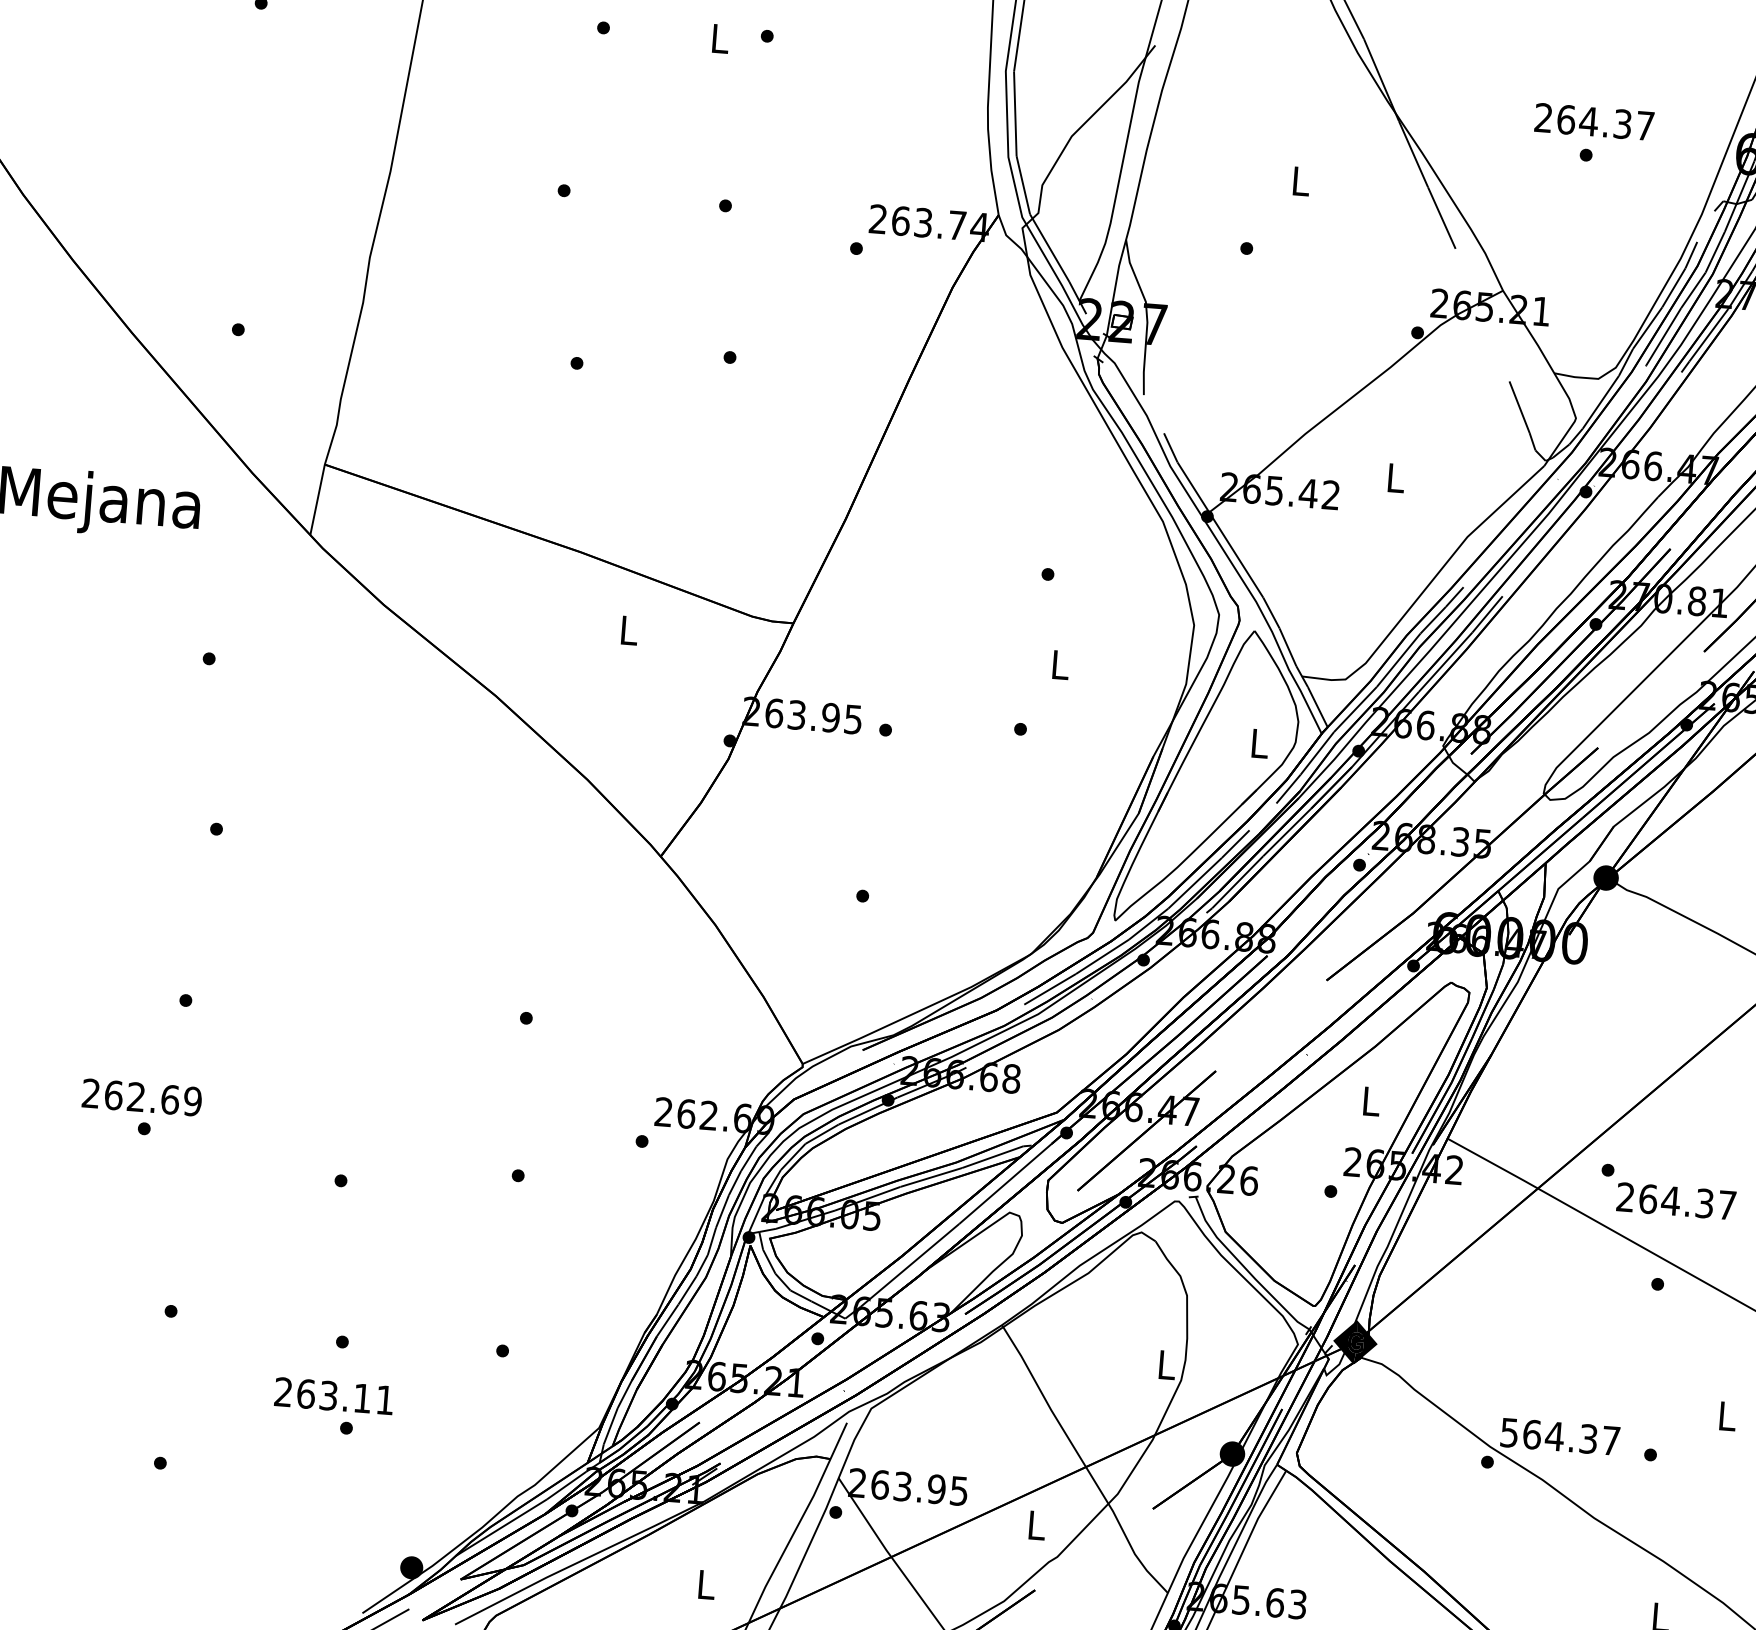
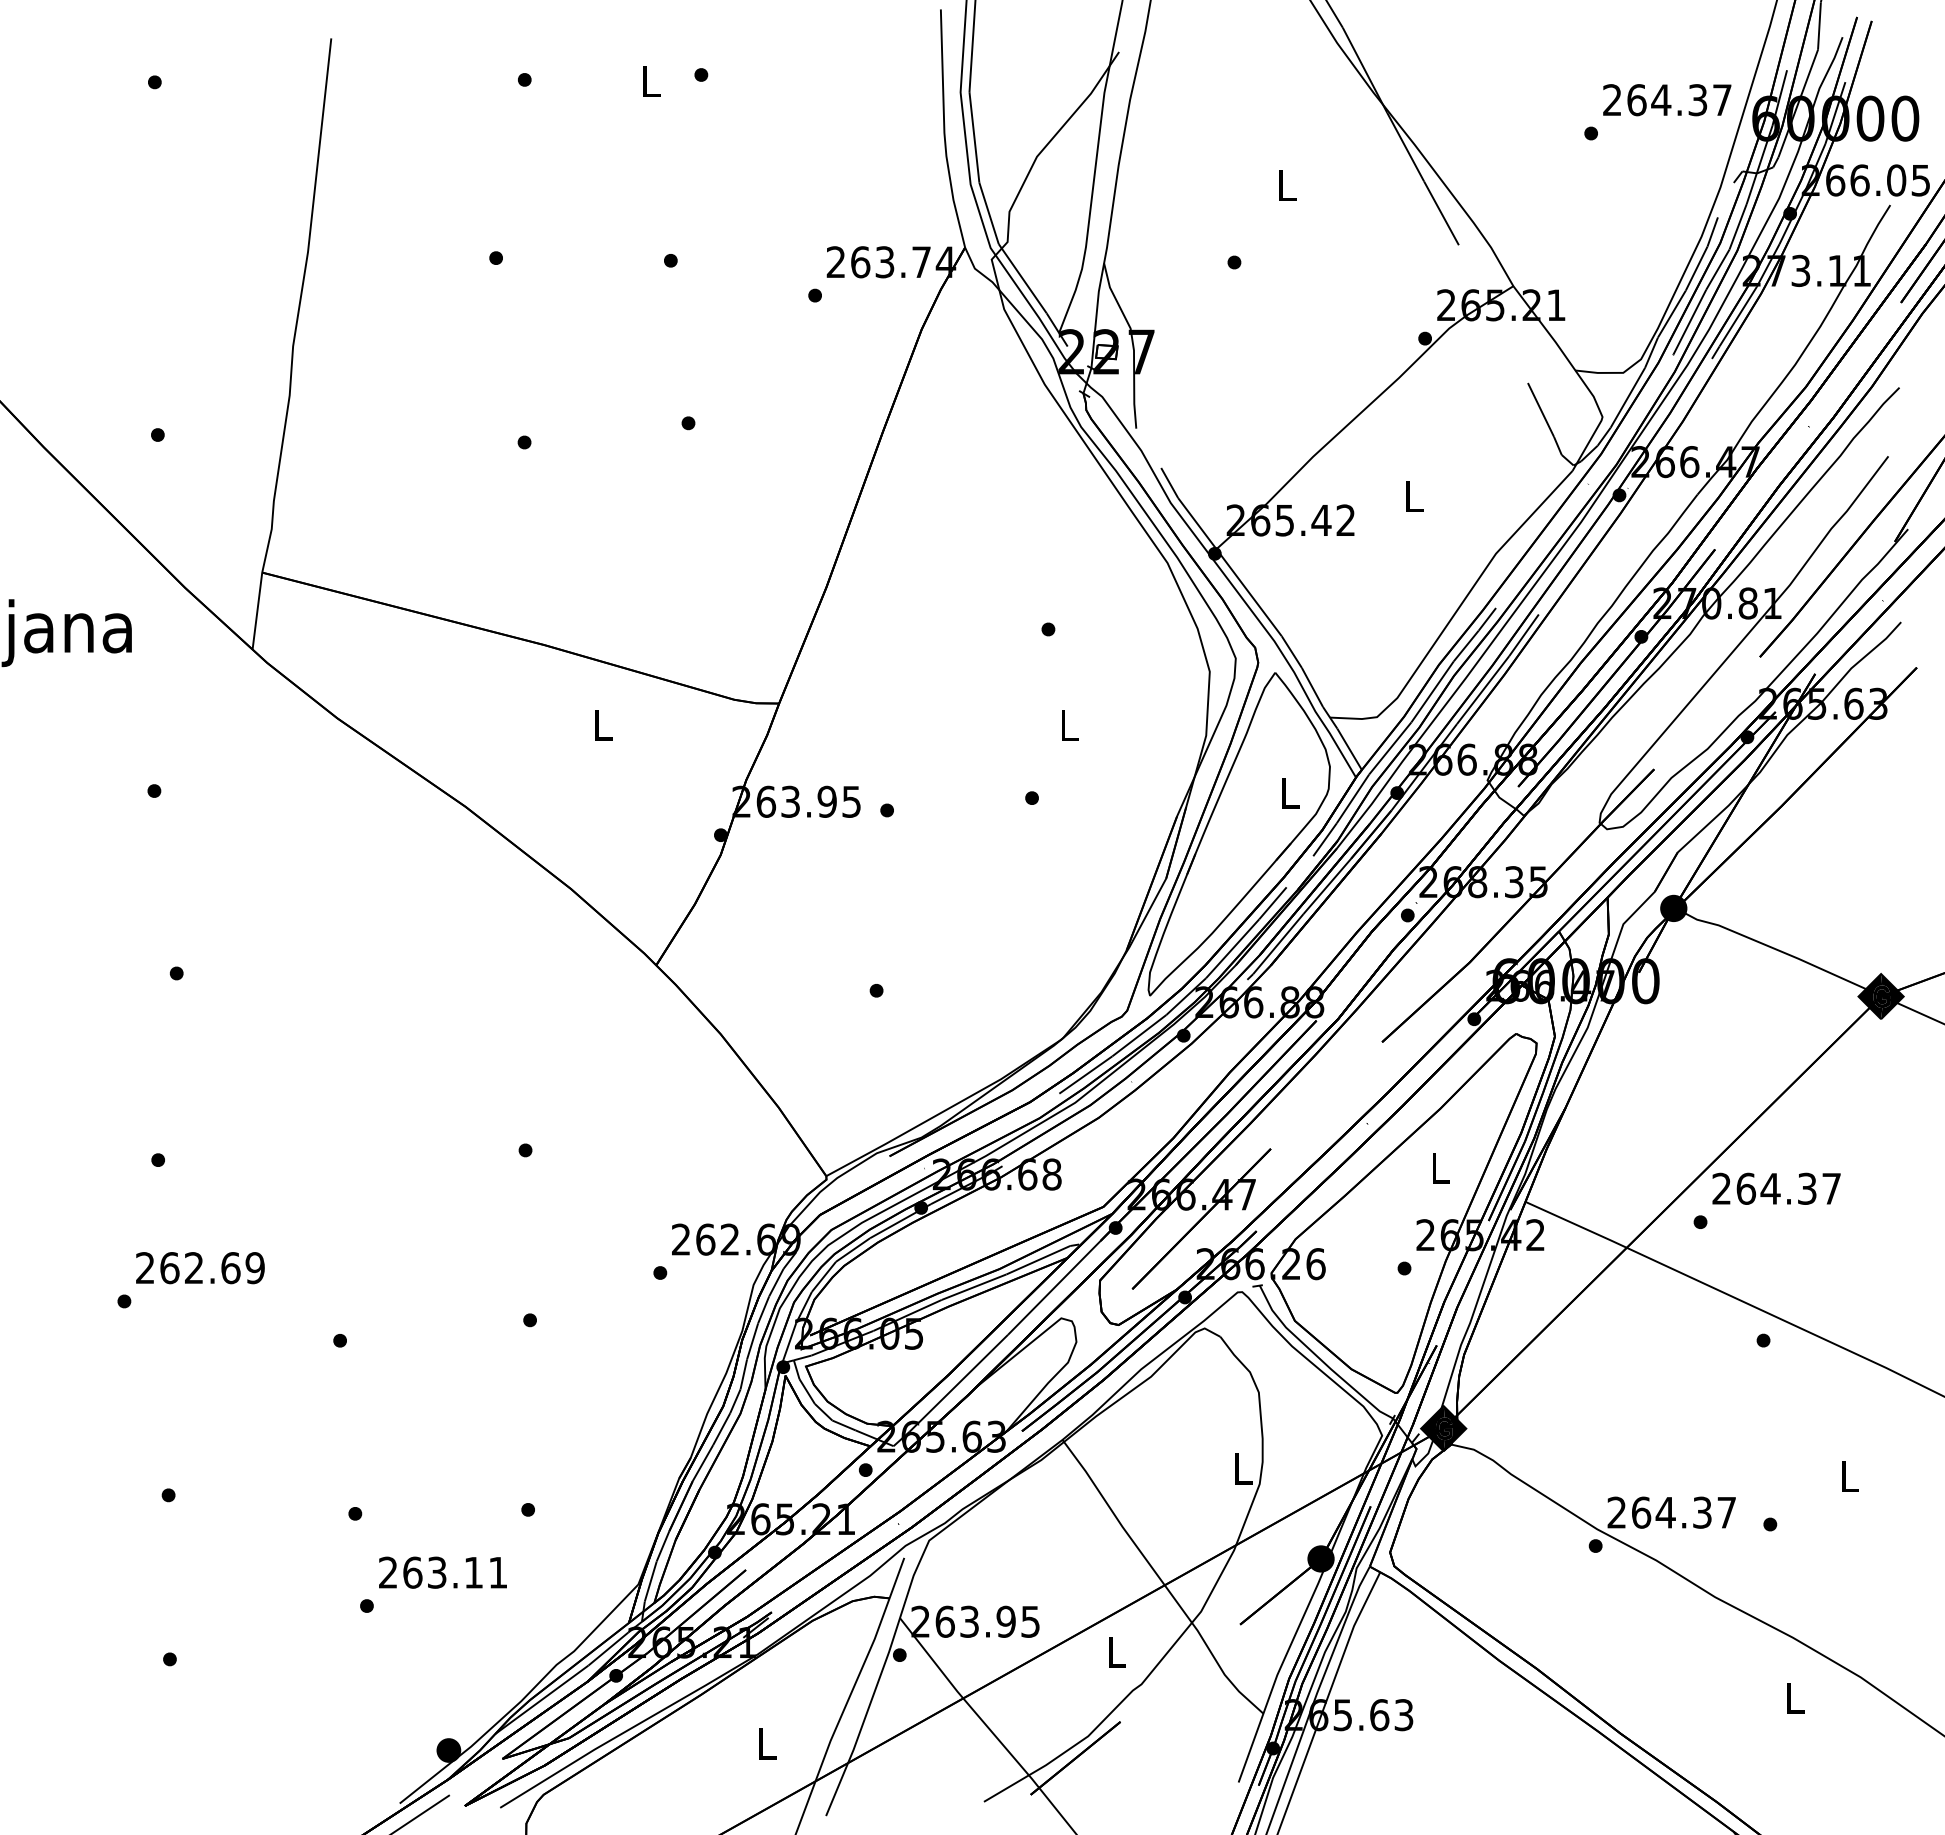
text: (1594, 122) -> (1667, 100), moved
text: (142, 1097) -> (200, 1268), moved
text: (1676, 1201) -> (1776, 1188), moved
text: (333, 1395) -> (442, 1572), moved
text: (1509, 1432) -> (1616, 1512), 564.37 -> 264.37

